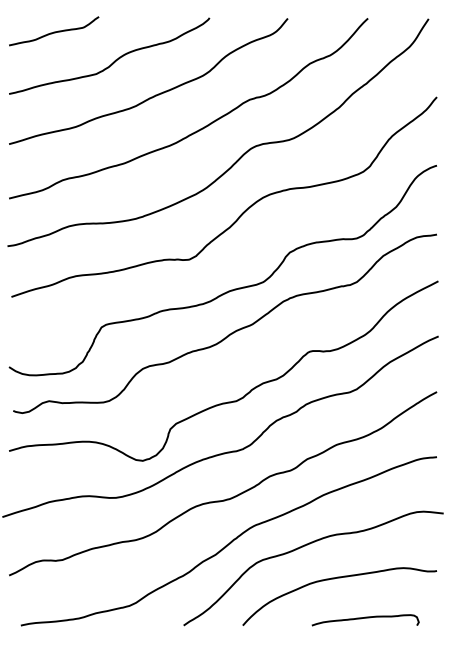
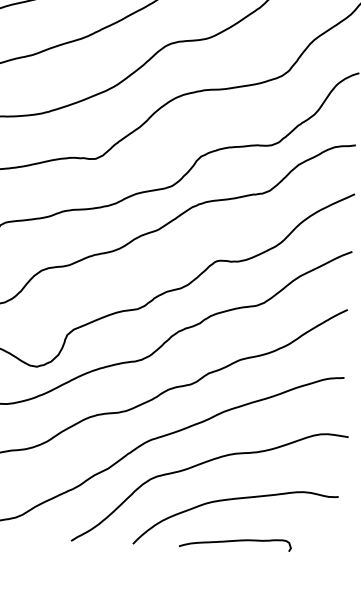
curve: (365, 618) -> (235, 541), moved

